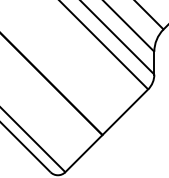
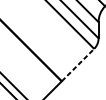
line: (125, 111) -> (78, 64), solid -> dashed

